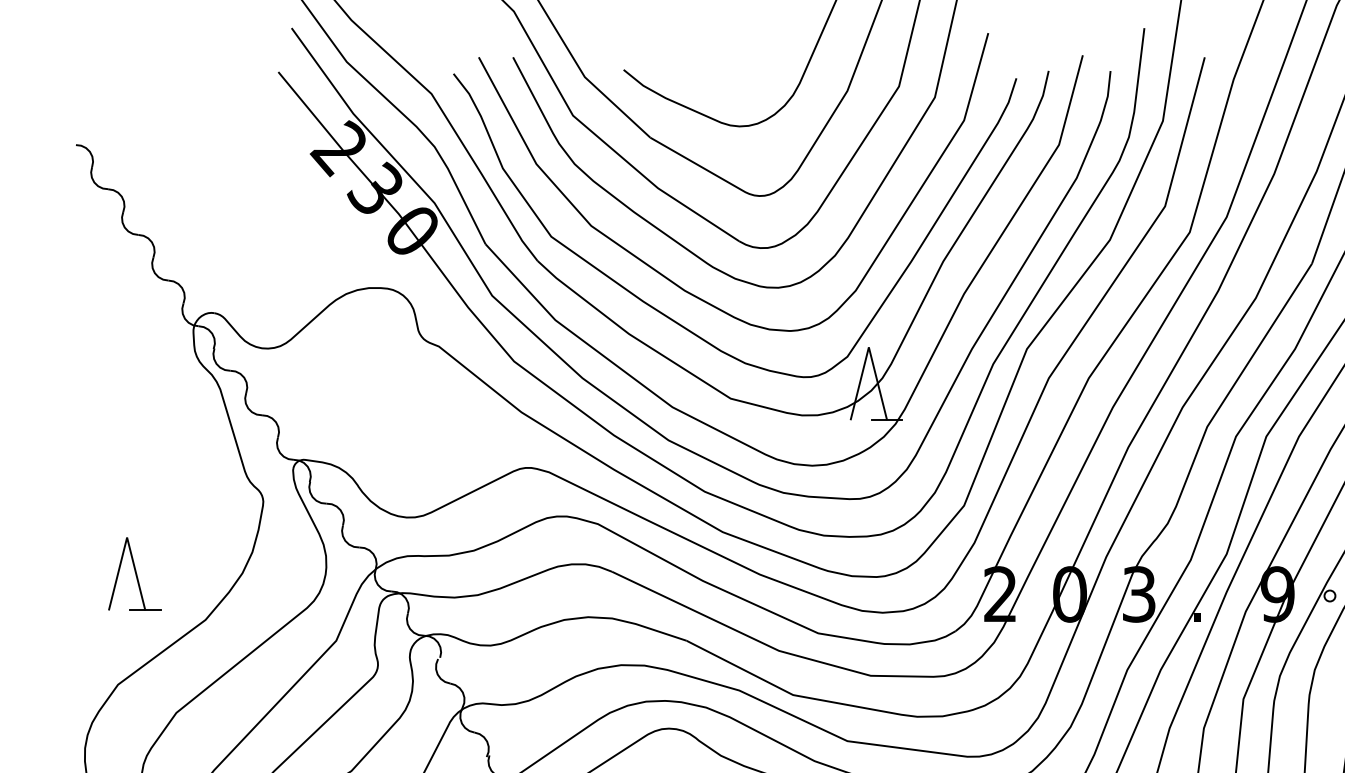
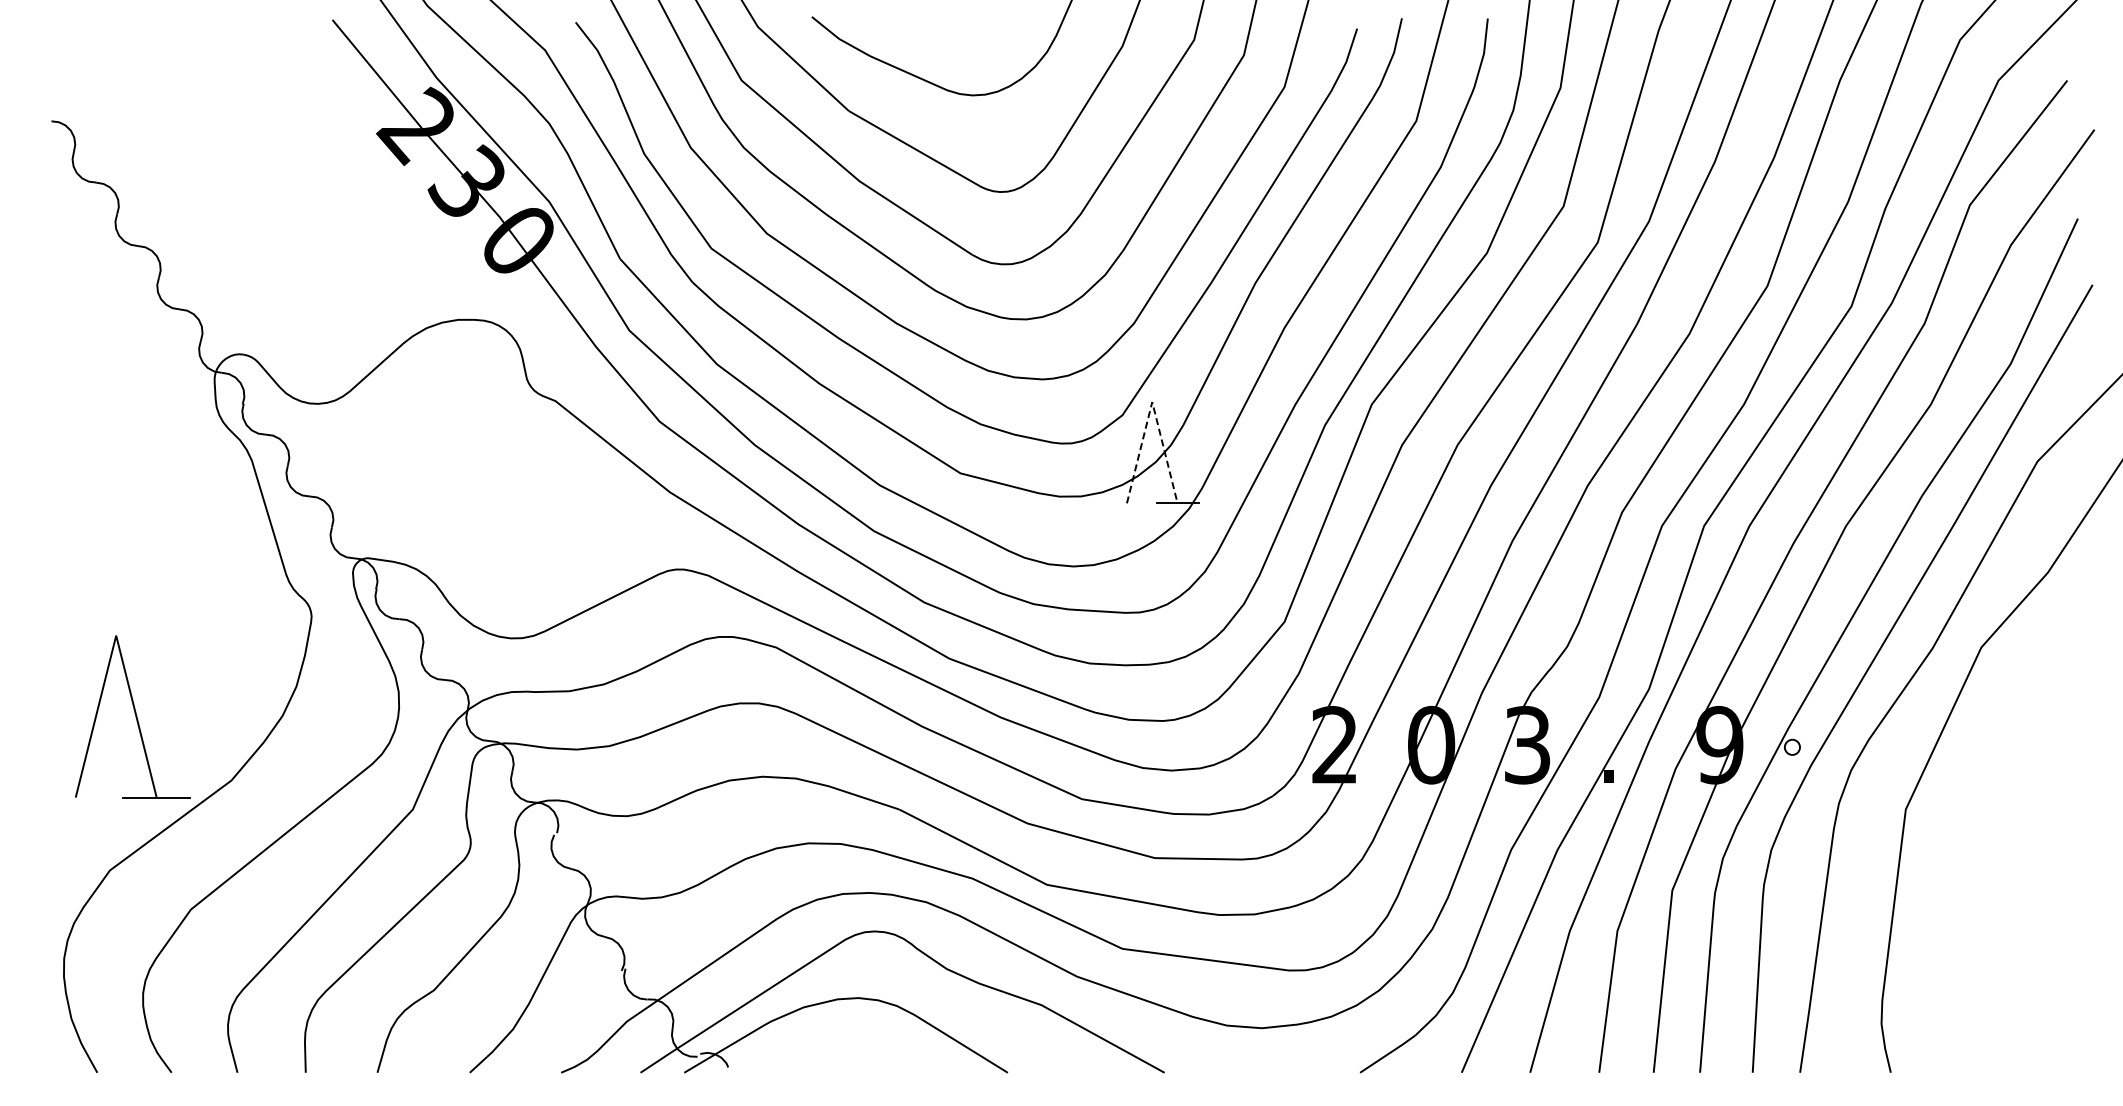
line: (869, 347) -> (1152, 402), solid -> dashed
part: (134, 573) -> (132, 716), size x1.6

